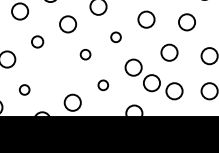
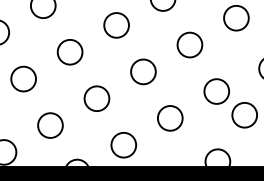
circle: (115, 37) -> (189, 45), size x1.67
circle: (37, 41) -> (69, 51), size x1.43
circle: (85, 54) -> (143, 71), size x1.67
circle: (55, 72) -> (97, 98), added
circle: (103, 85) -> (170, 118), size x1.67
circle: (24, 89) -> (49, 124), size x1.67

